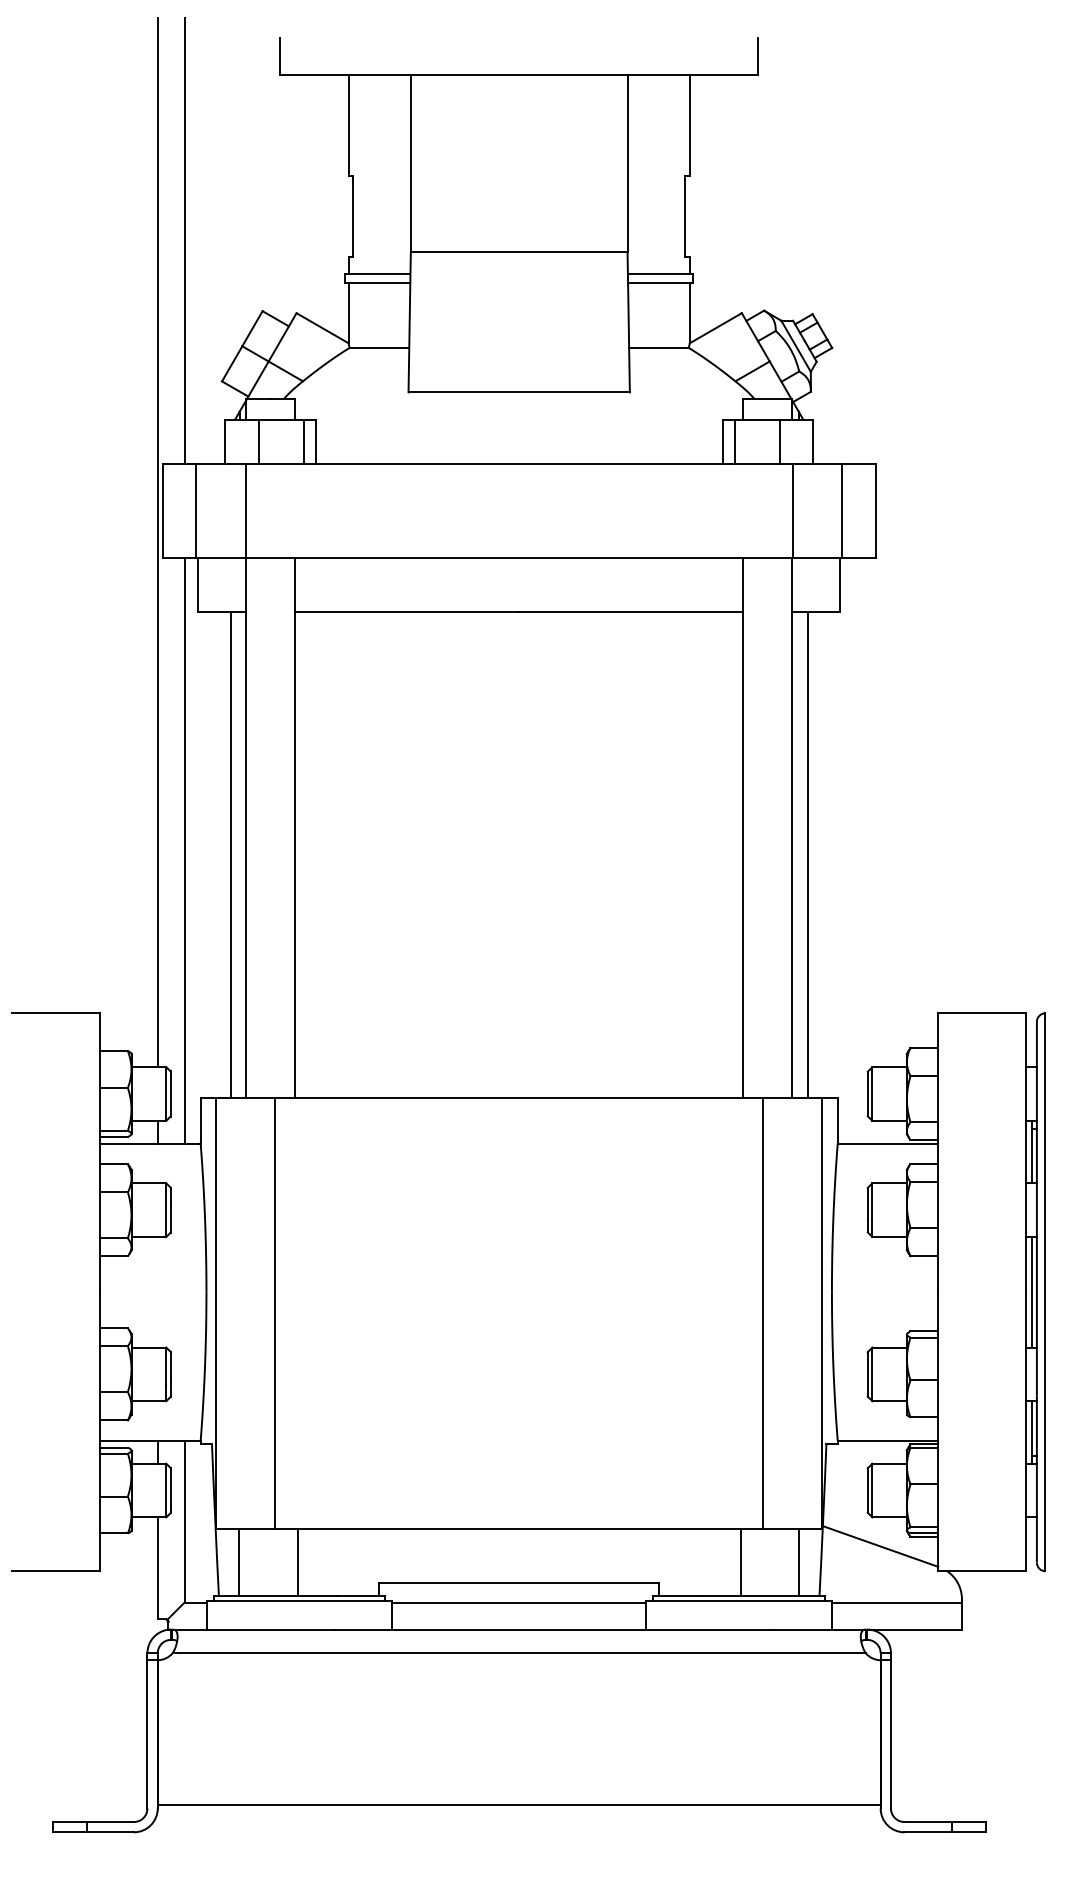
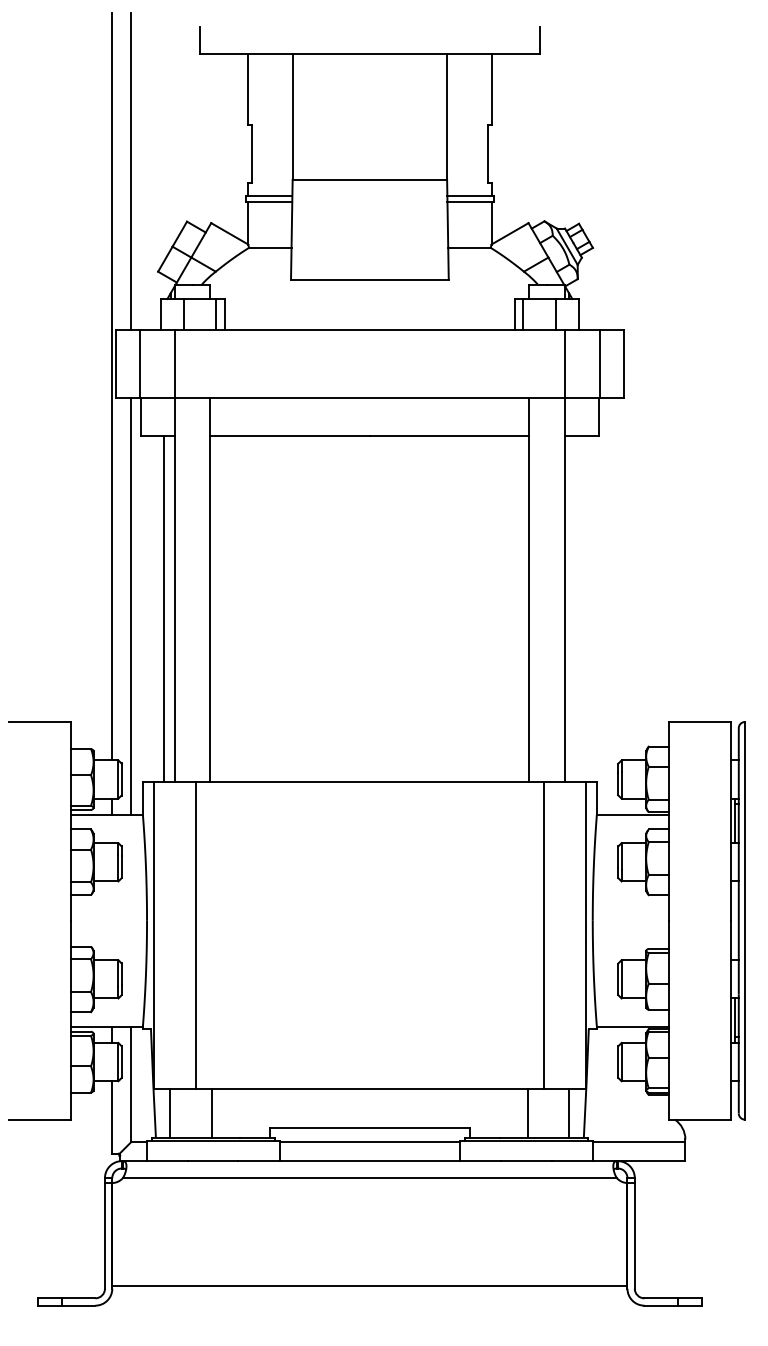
line: (807, 854) -> (575, 608), removed
line: (1031, 1291) -> (734, 920), removed
line: (880, 1546) -> (627, 1101), removed

